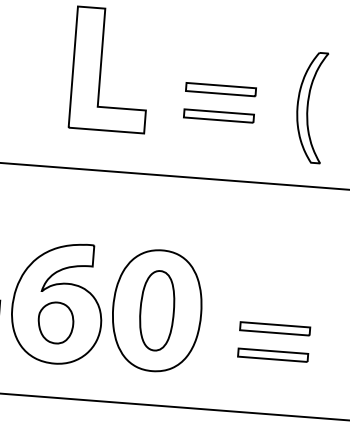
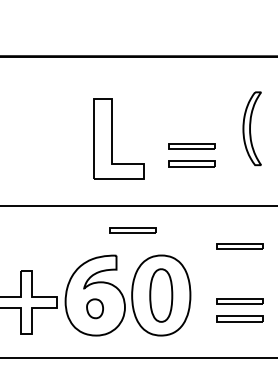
part: (309, 106) -> (251, 128), moved
part: (121, 209) -> (132, 230), added
part: (280, 245) -> (239, 246), added
part: (54, 322) -> (94, 308), size x0.7

